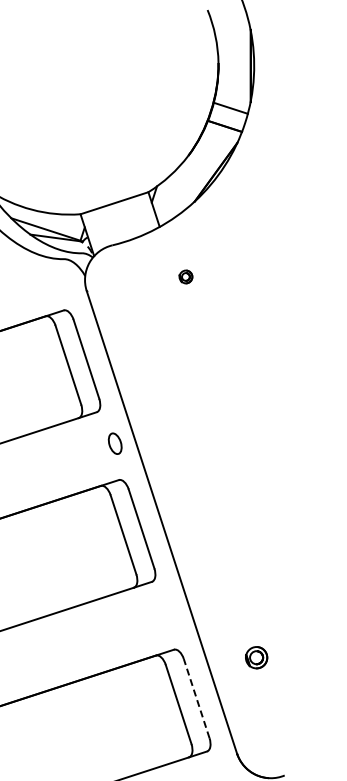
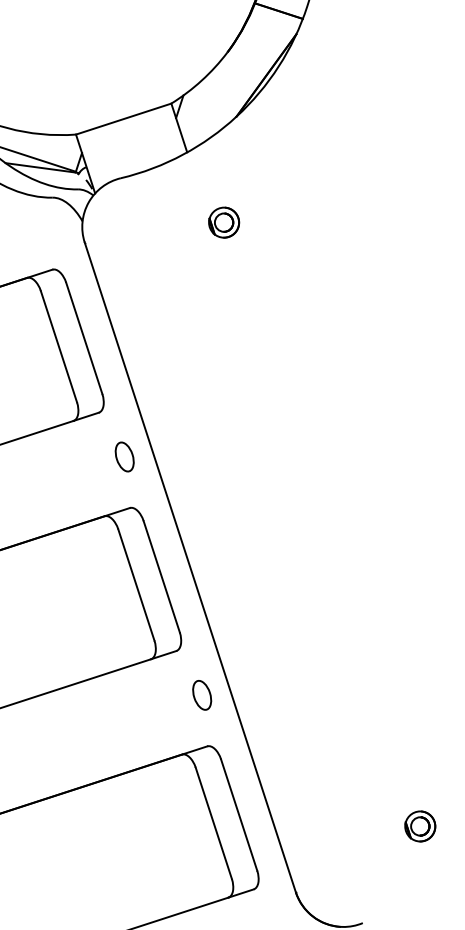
part: (185, 276) -> (223, 222), size x1.67
part: (170, 613) -> (202, 695), added
part: (256, 657) -> (420, 826), moved
line: (196, 698) -> (238, 814), dashed -> solid

